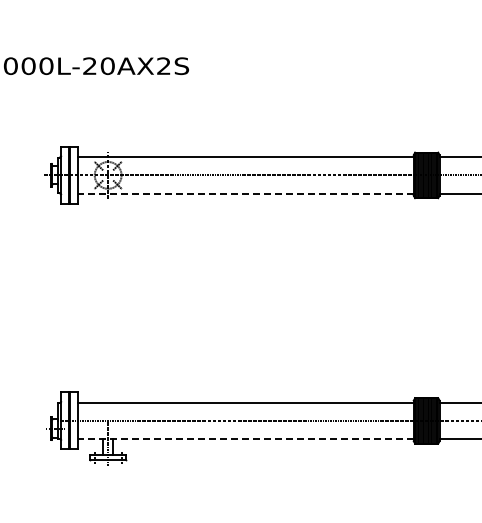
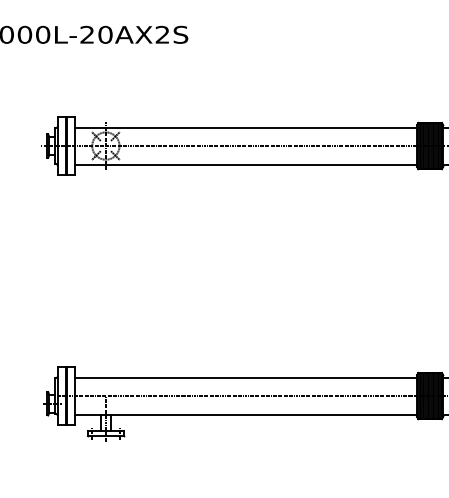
line: (245, 193) -> (245, 164), dashed -> solid
line: (245, 439) -> (245, 414), dashed -> solid

